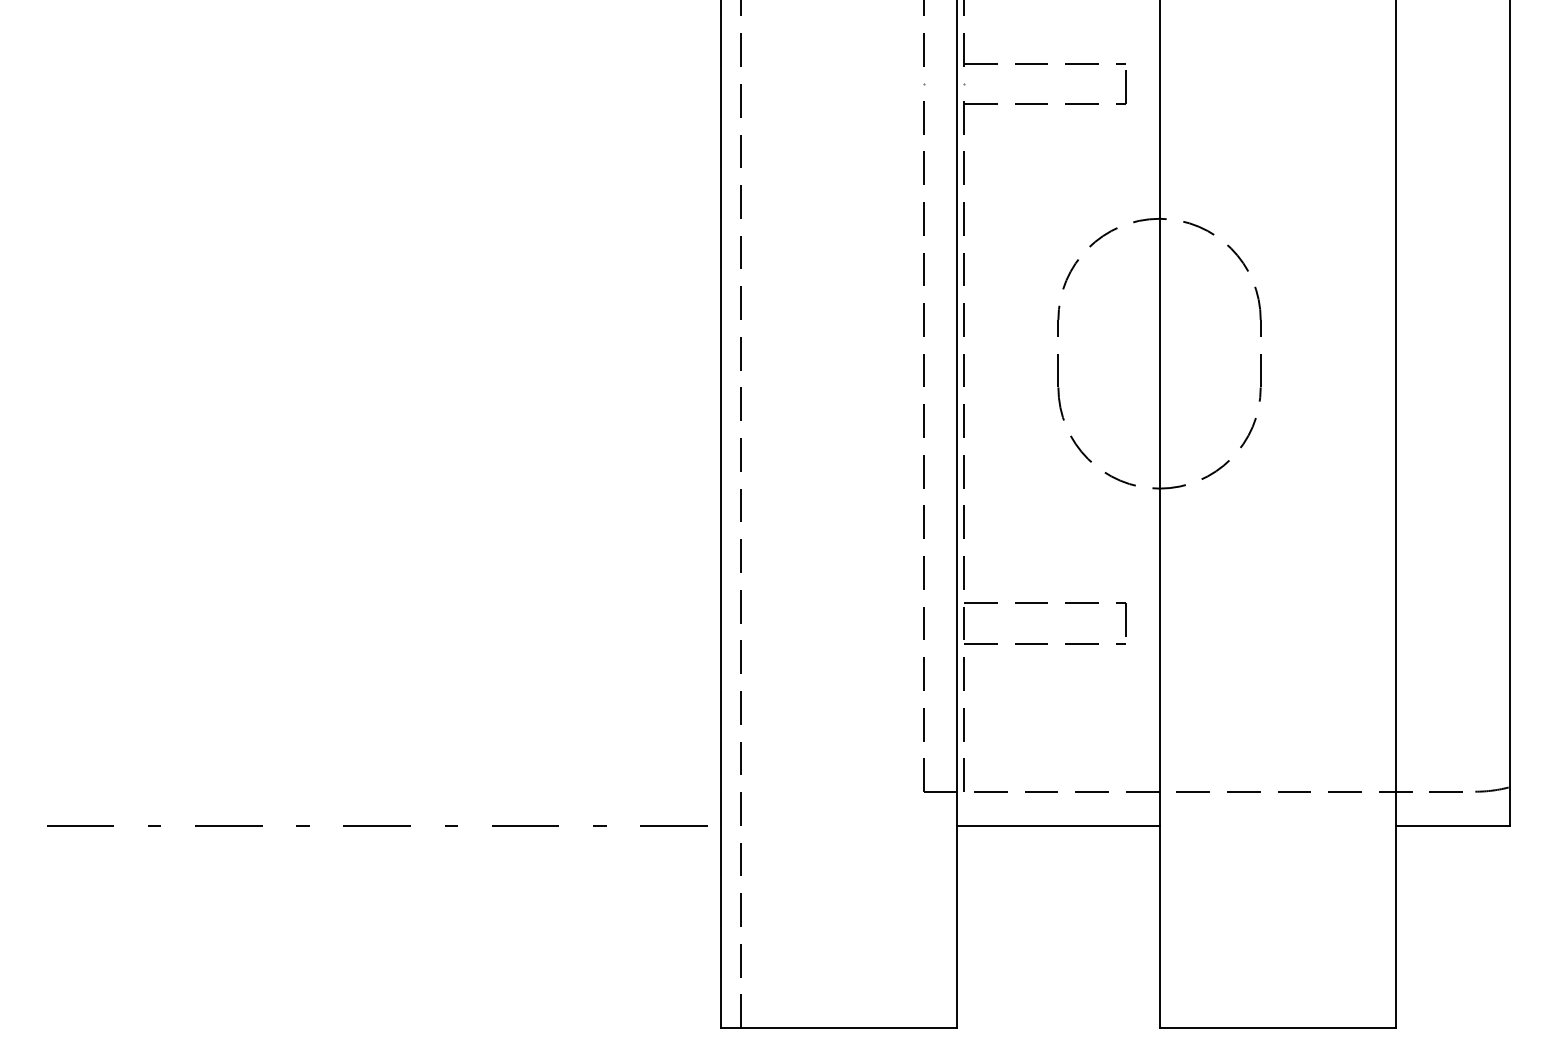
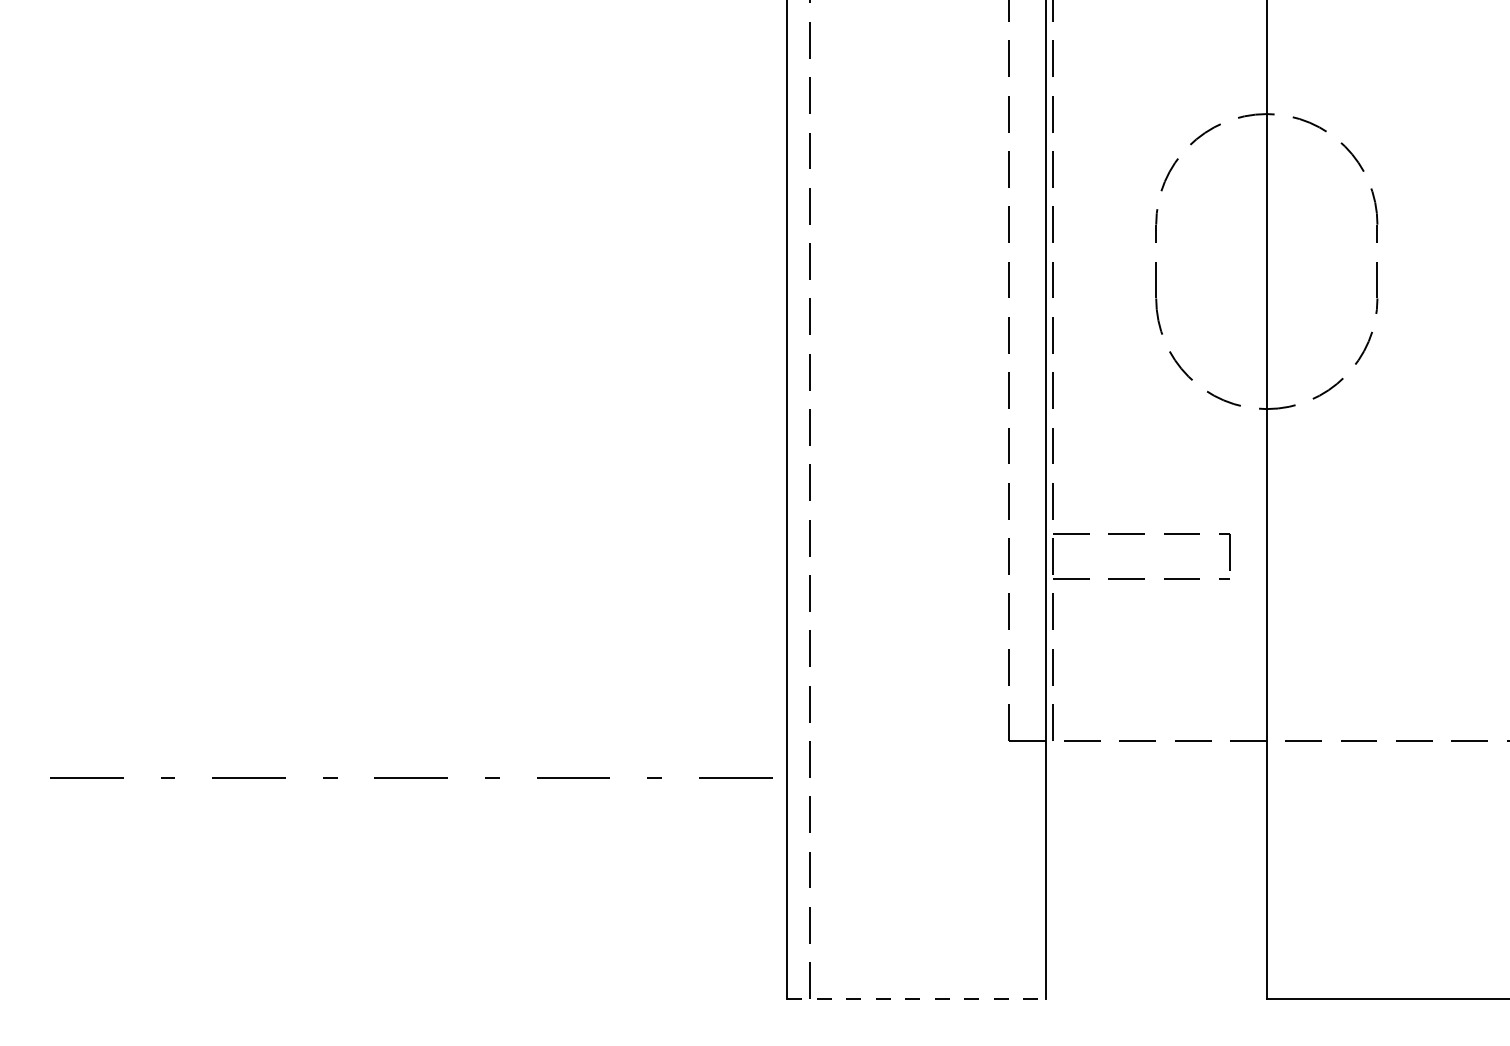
line: (1058, 825) -> (1156, 777), removed
line: (839, 1028) -> (916, 999), solid -> dashed

